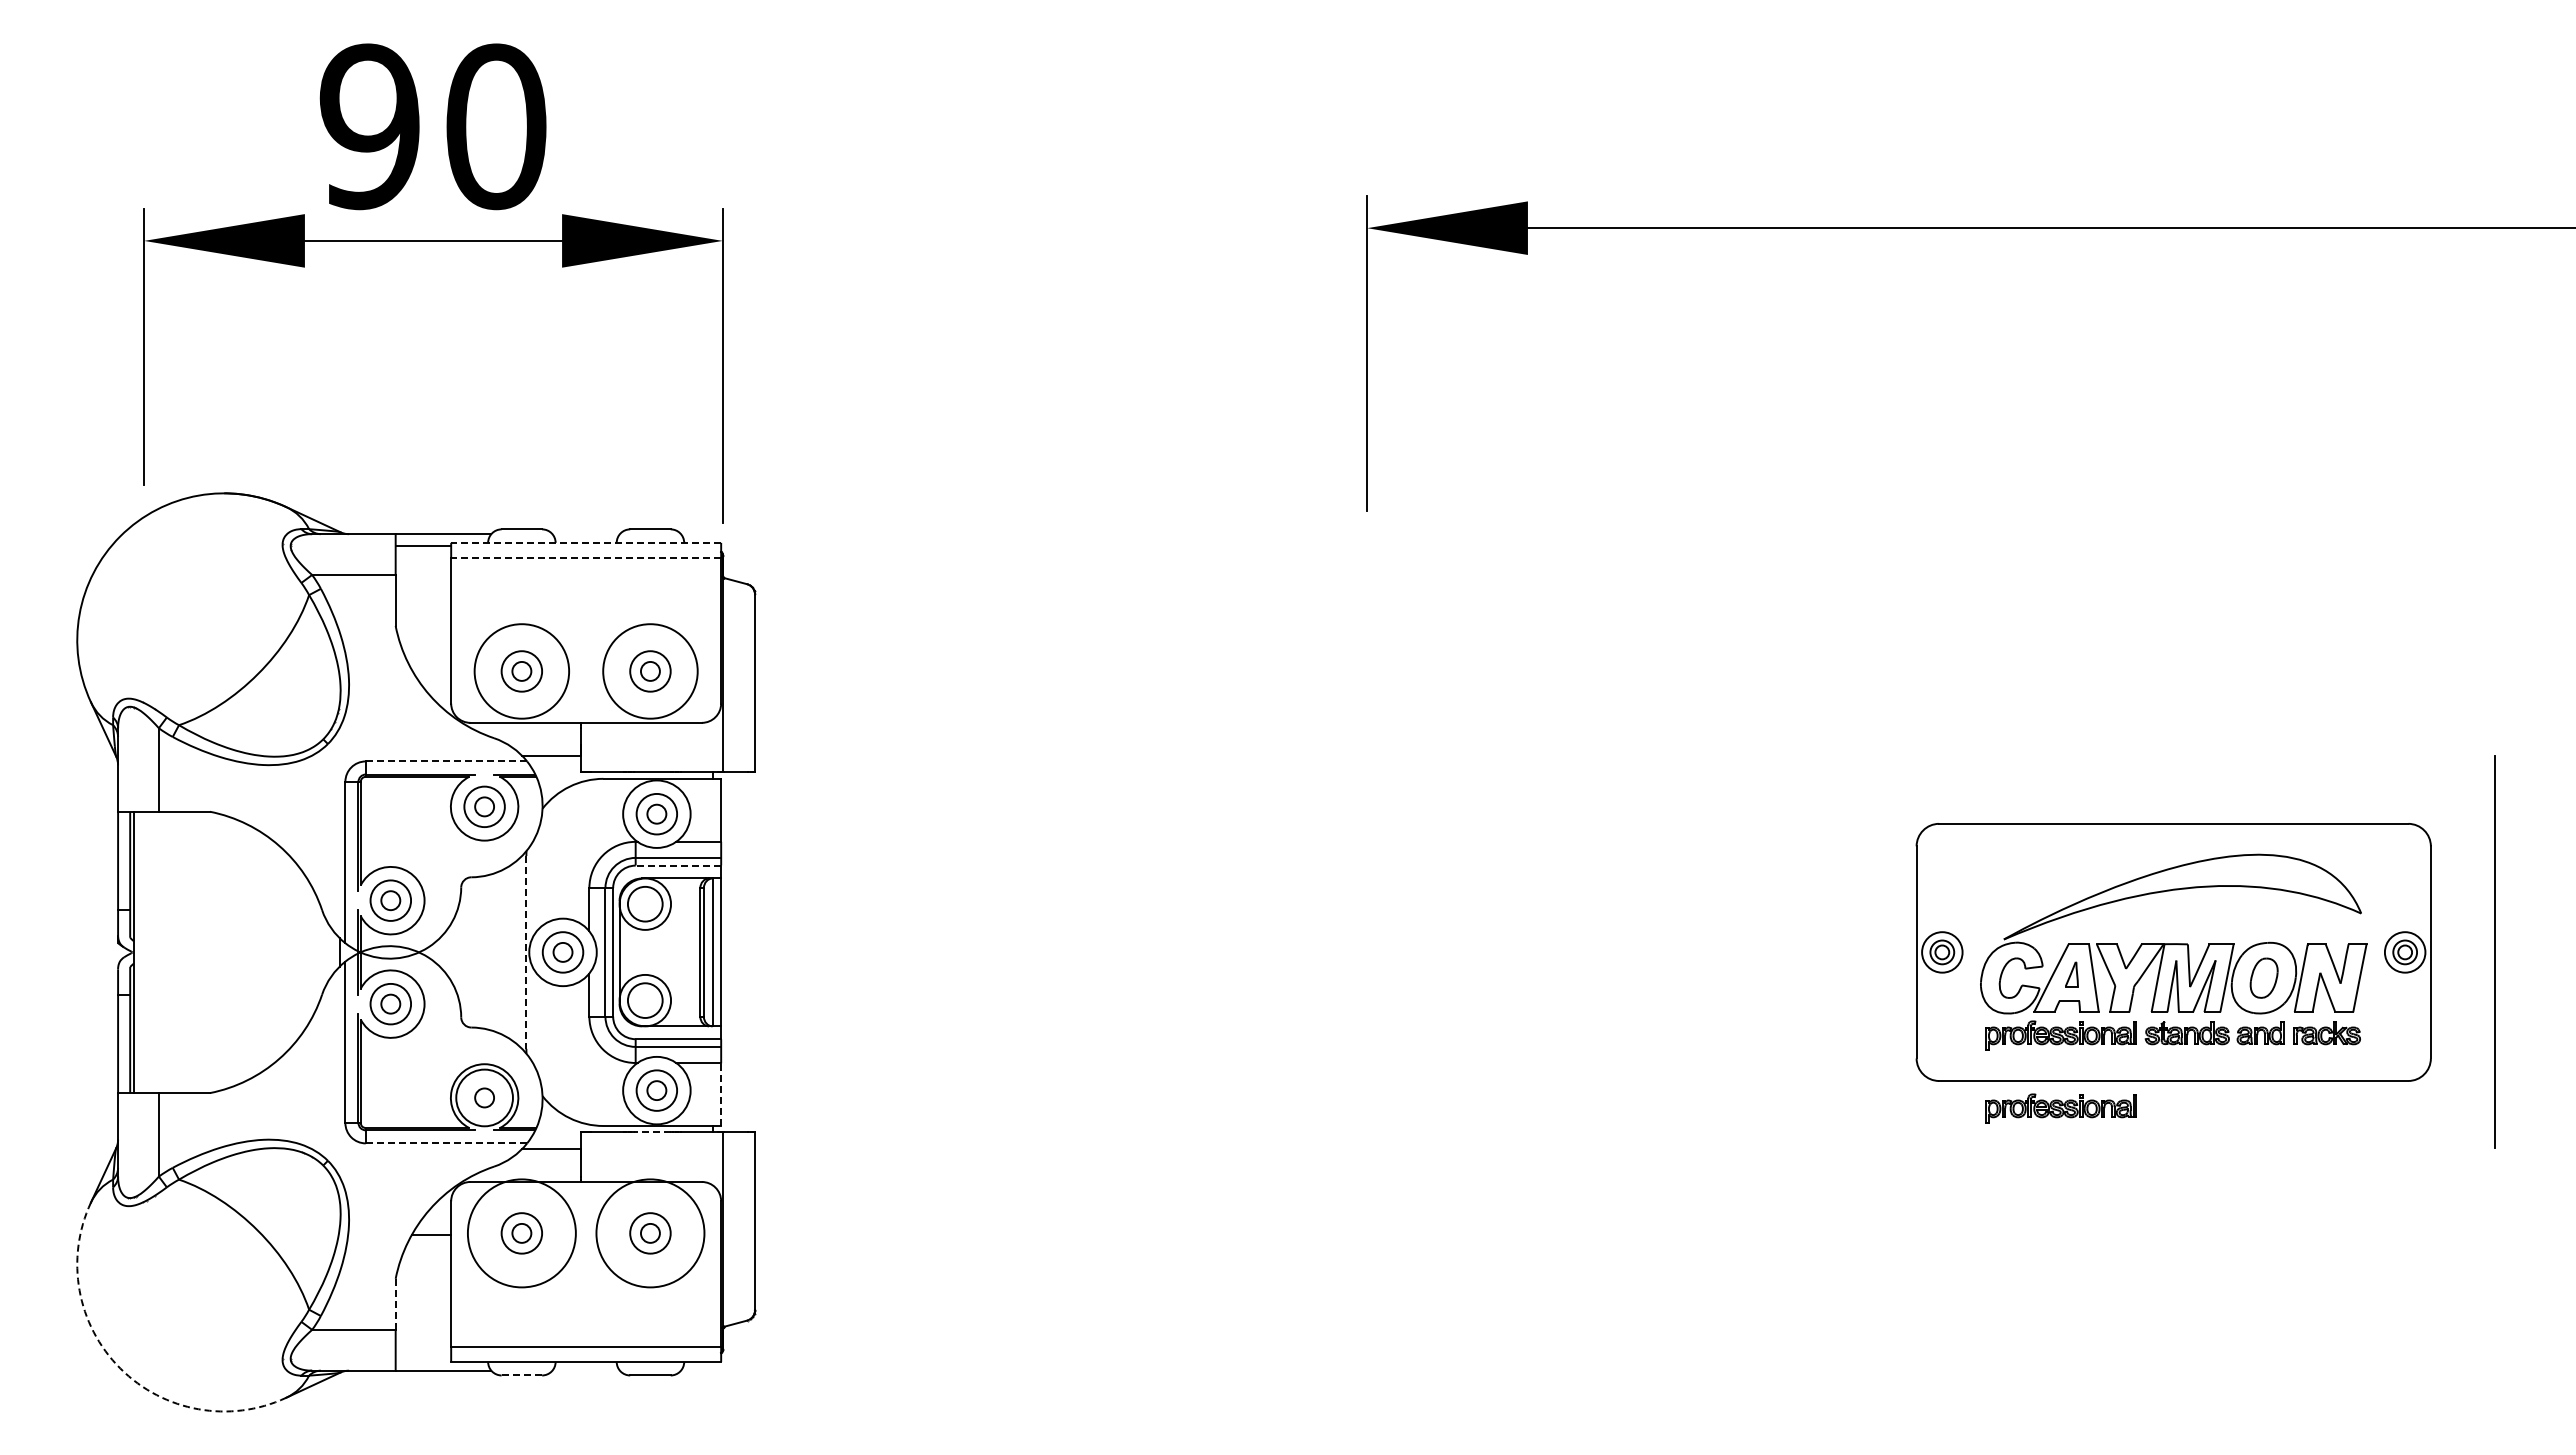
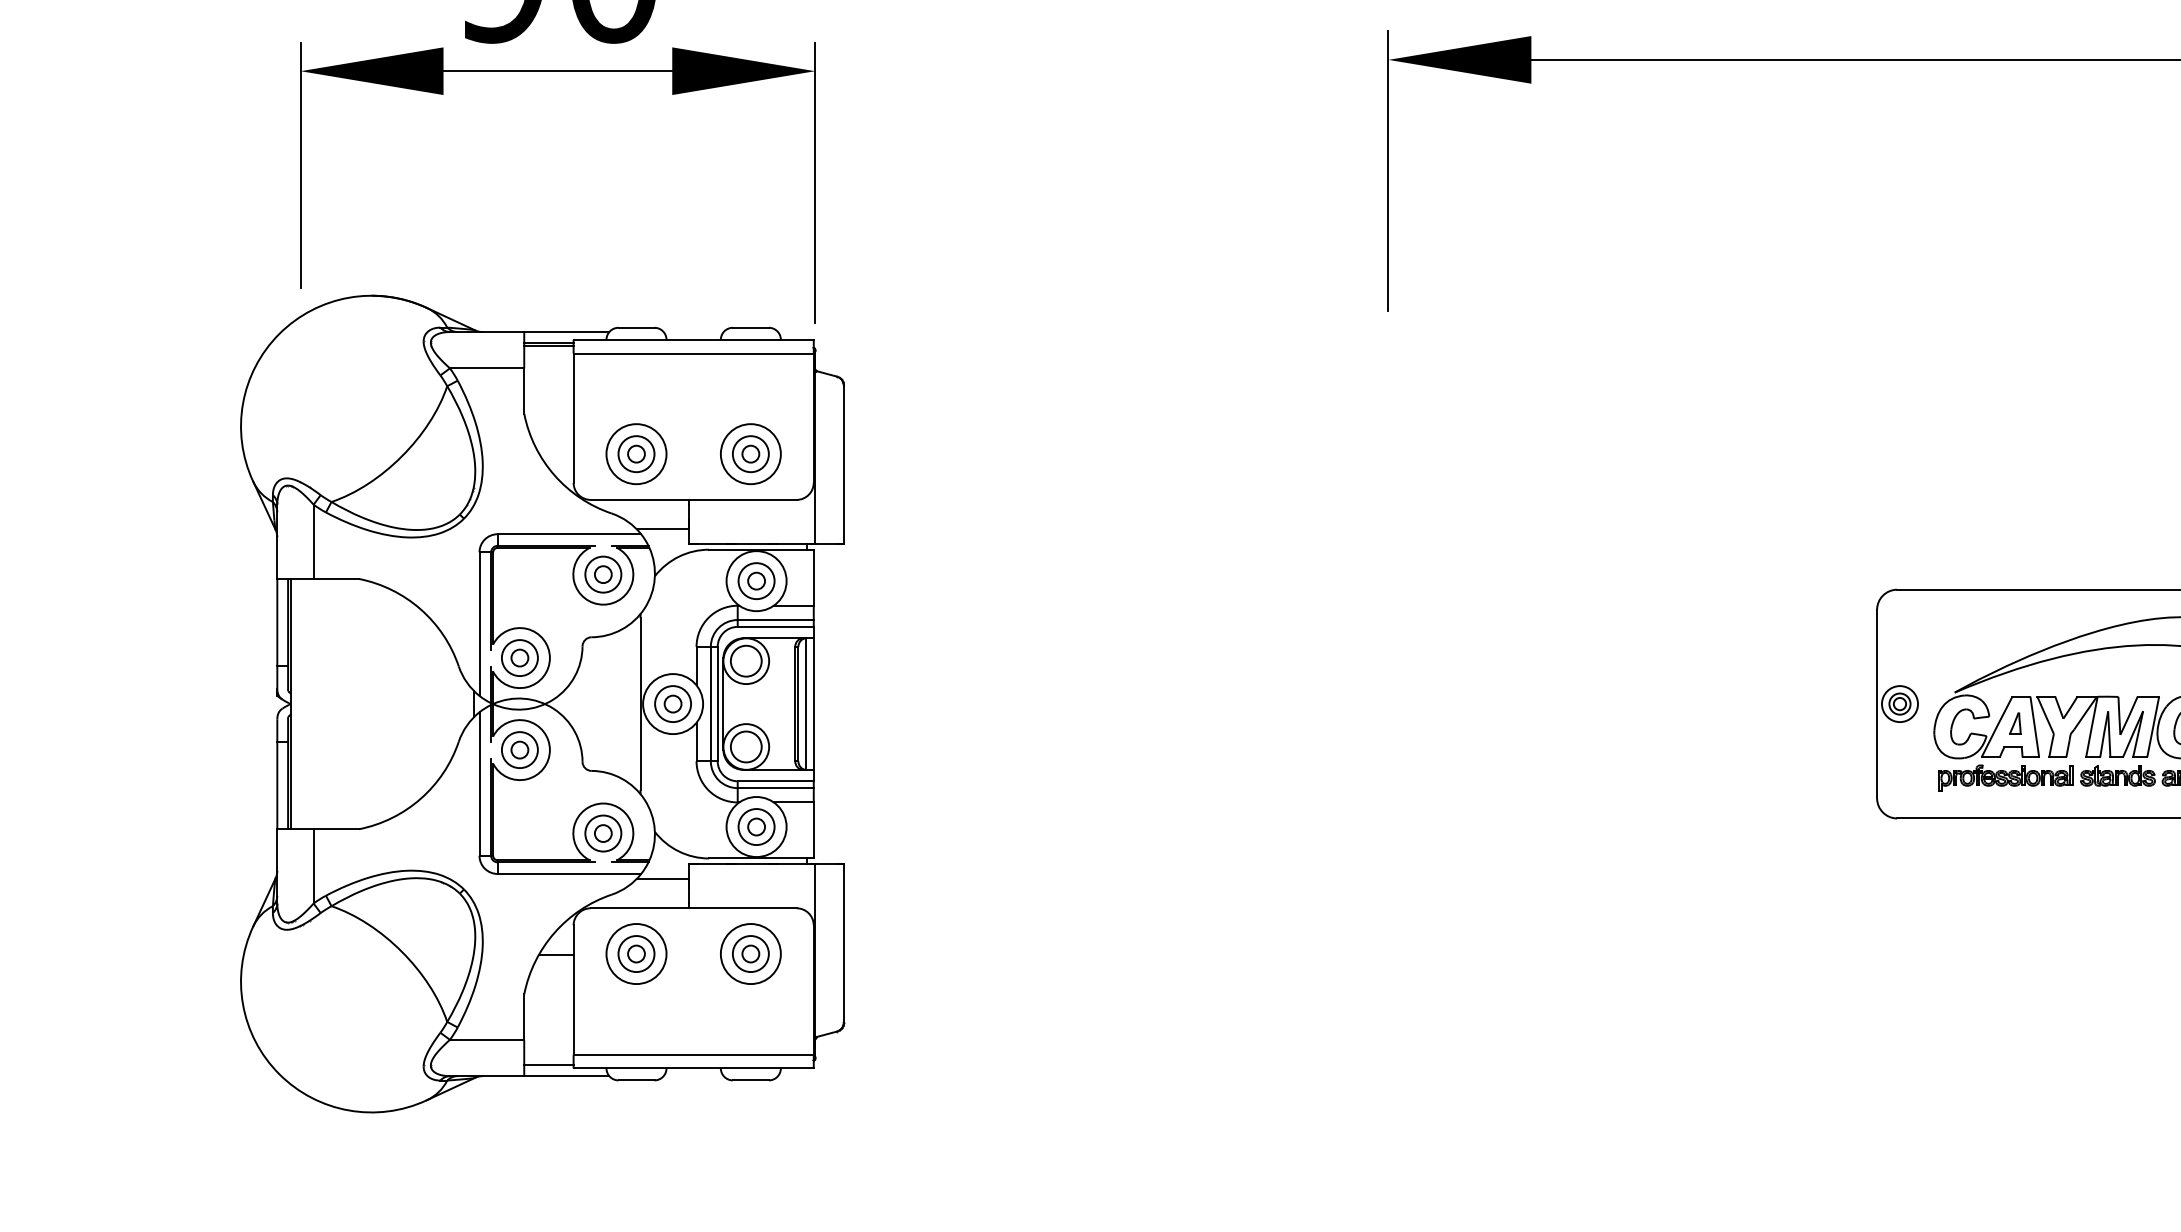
line: (586, 542) -> (693, 339), dashed -> solid
line: (423, 550) -> (548, 346), added
line: (586, 558) -> (693, 353), dashed -> solid
circle: (521, 671) -> (636, 454), size x0.71
circle: (650, 671) -> (750, 454), size x0.71
line: (446, 761) -> (569, 534), dashed -> solid
line: (678, 865) -> (775, 626), dashed -> solid
line: (526, 952) -> (640, 704), dashed -> solid
line: (721, 1093) -> (814, 829), dashed -> solid
circle: (484, 1097) -> (603, 833), size x0.71
part: (2060, 1108) -> (2005, 842), removed
line: (652, 1132) -> (752, 864), dashed -> solid
line: (446, 1143) -> (569, 874), dashed -> solid
circle: (521, 1233) -> (636, 954), size x0.62
circle: (650, 1233) -> (750, 954), size x0.62
line: (395, 1304) -> (524, 1017), dashed -> solid
line: (423, 1358) -> (548, 1065), added
arc: (120, 1368) -> (279, 1074), dashed -> solid
line: (521, 1375) -> (636, 1080), dashed -> solid

